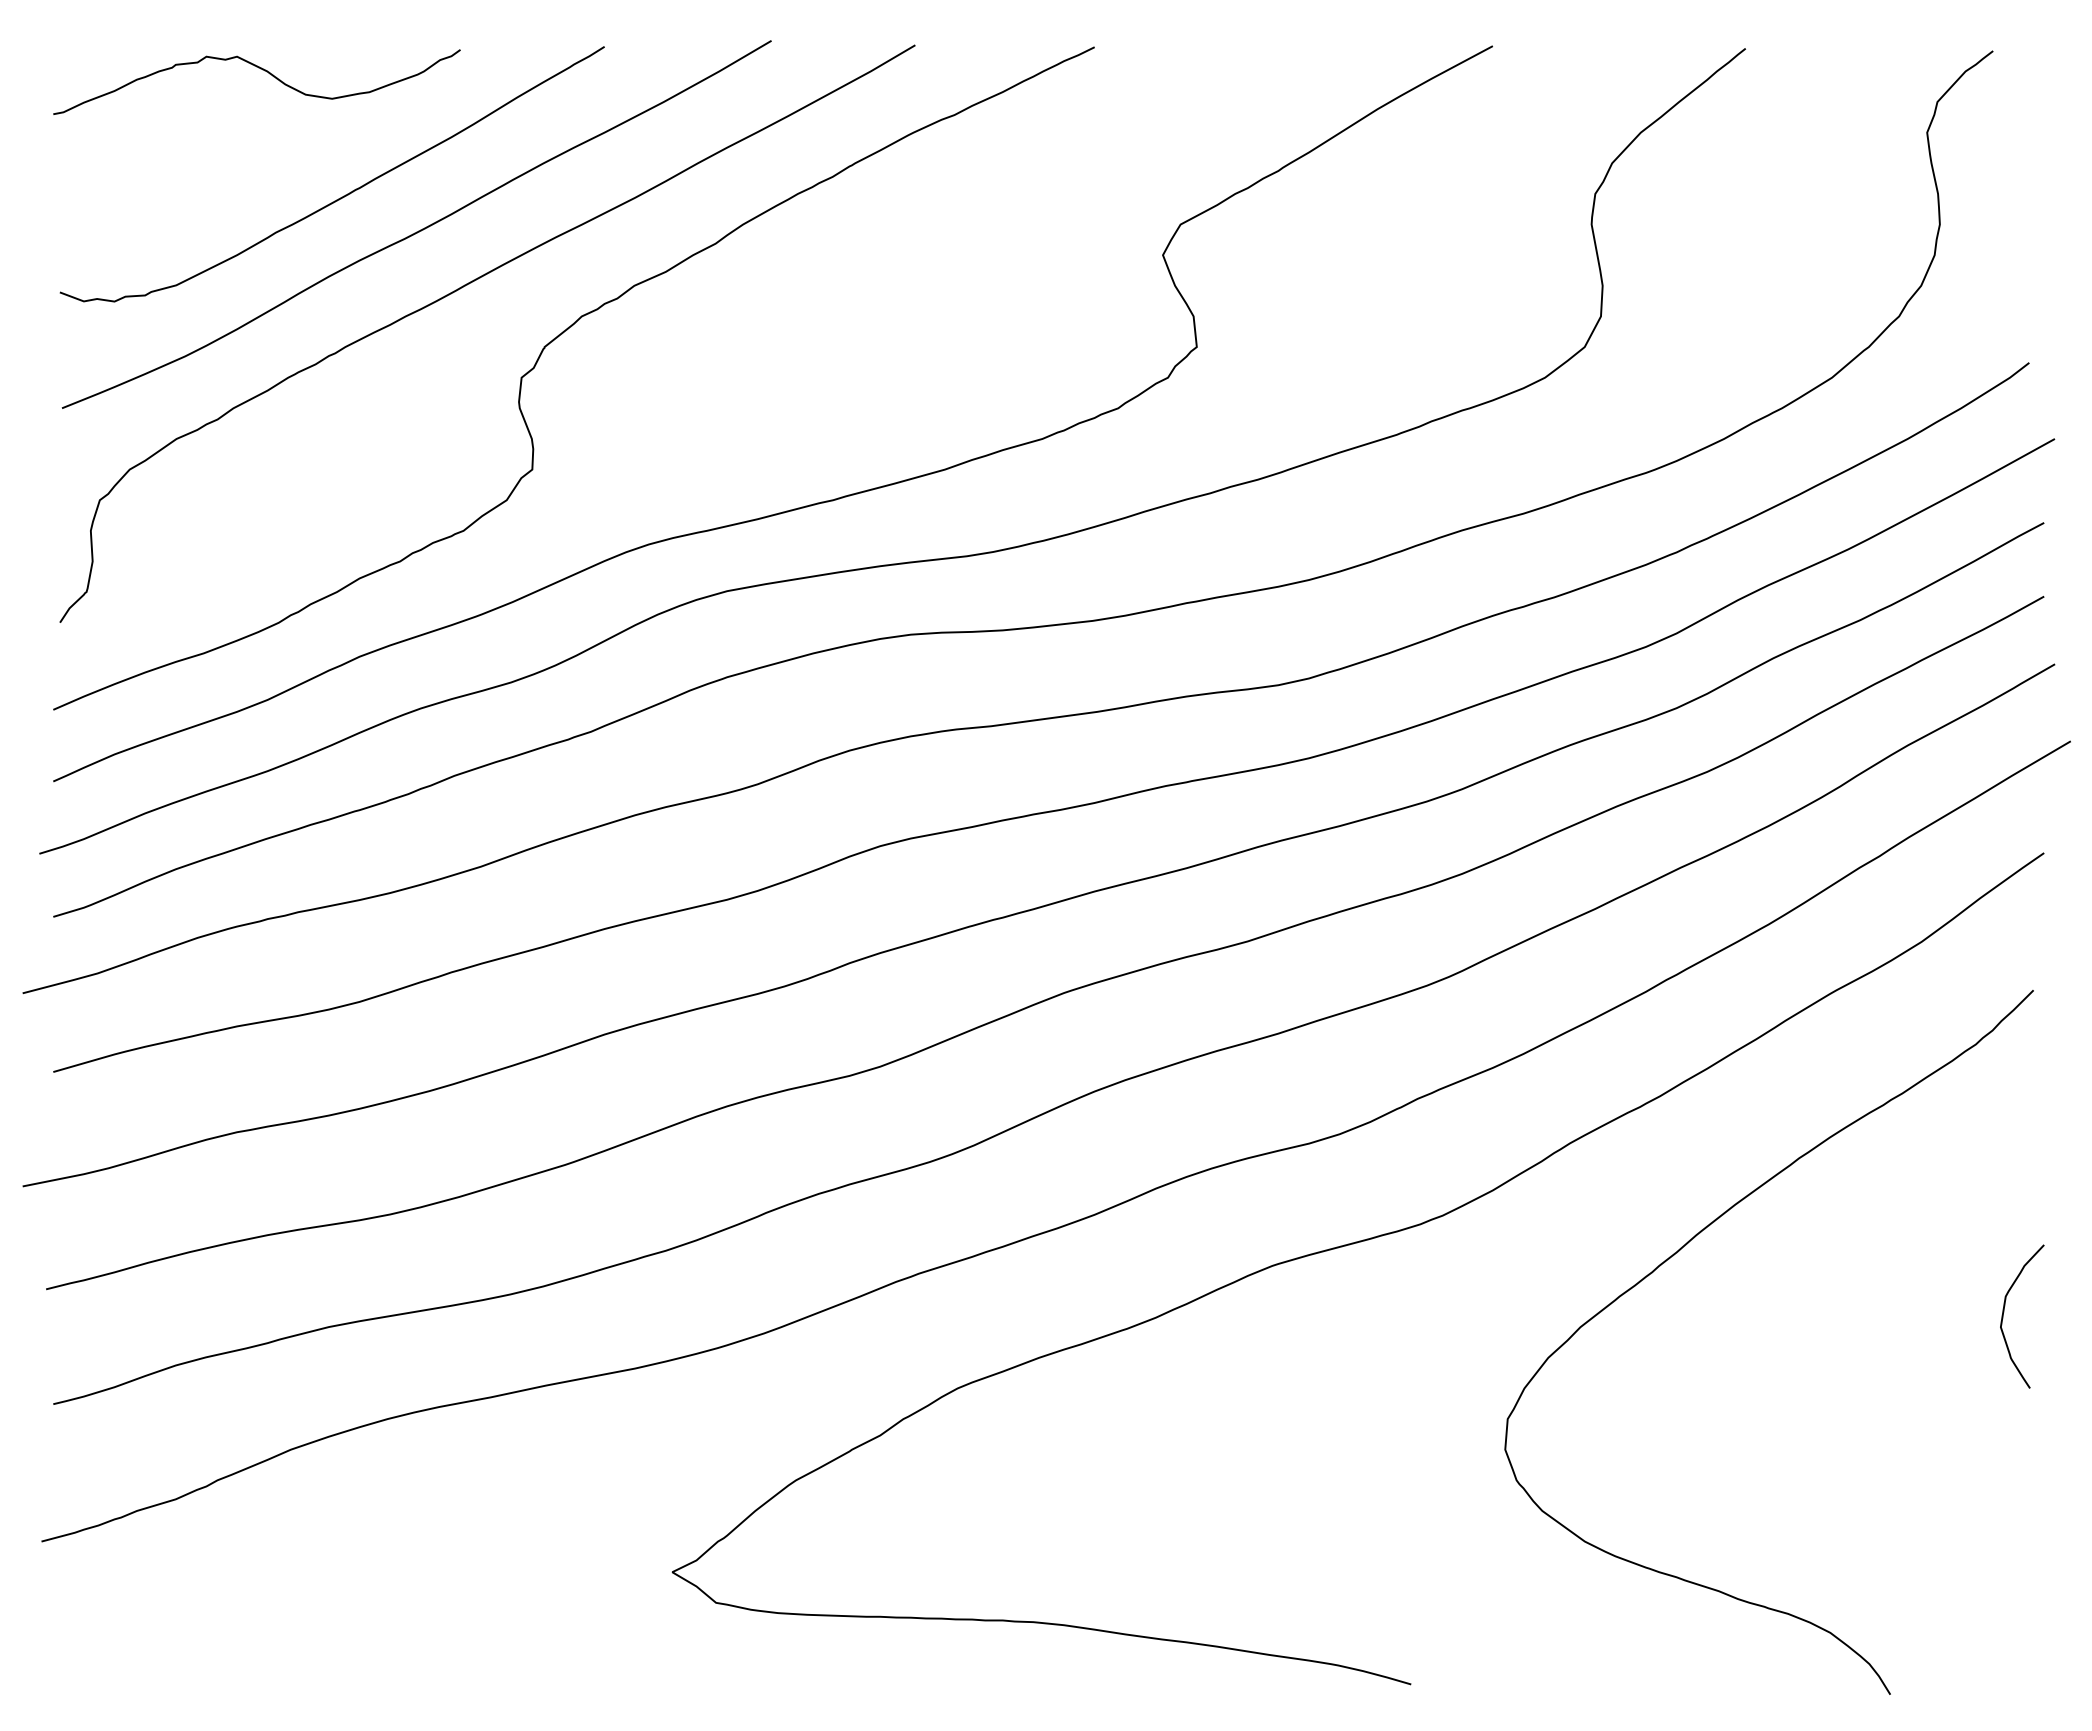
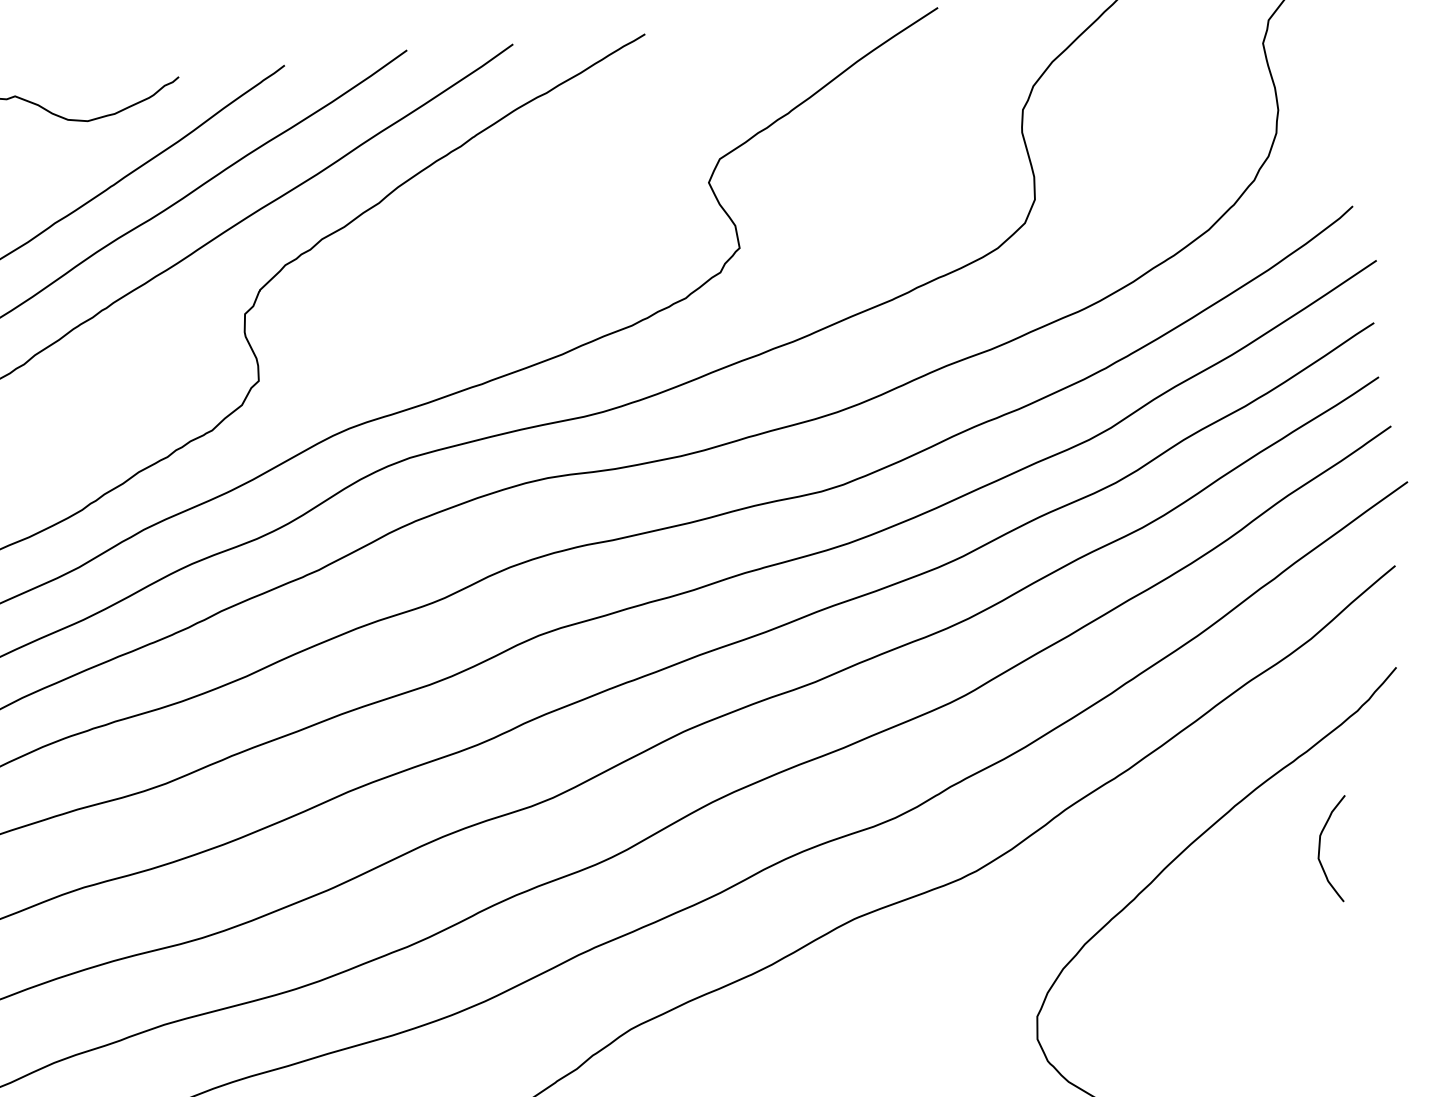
curve: (2004, 1312) -> (1320, 847), moved

